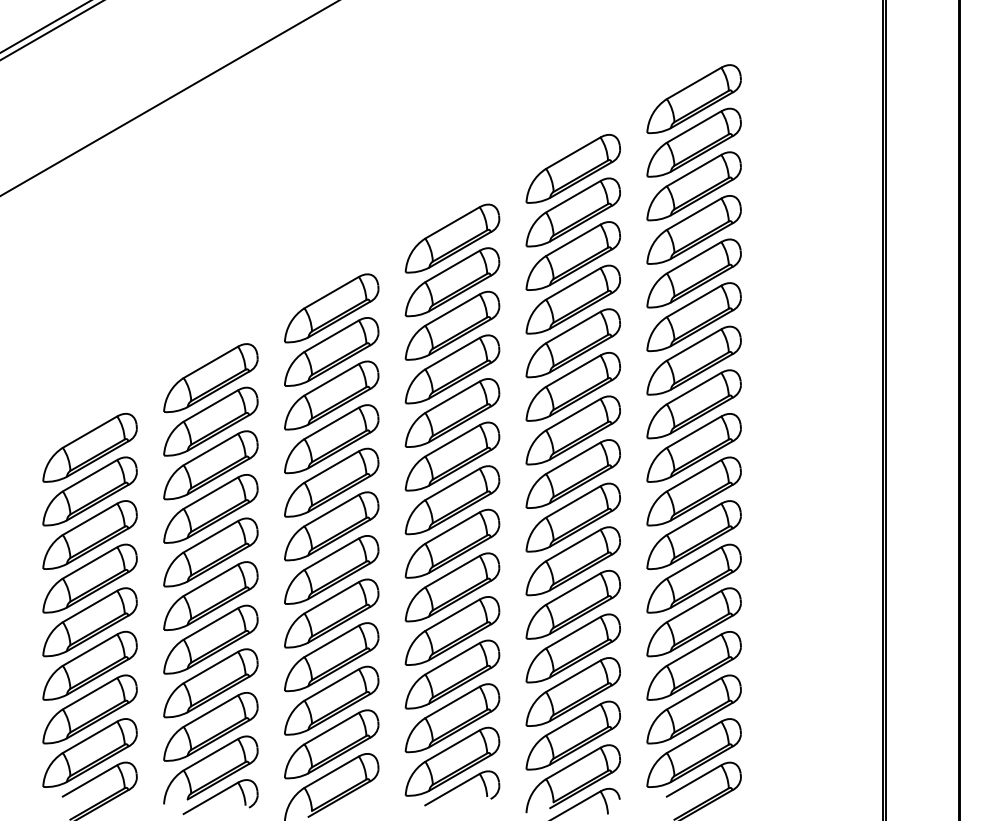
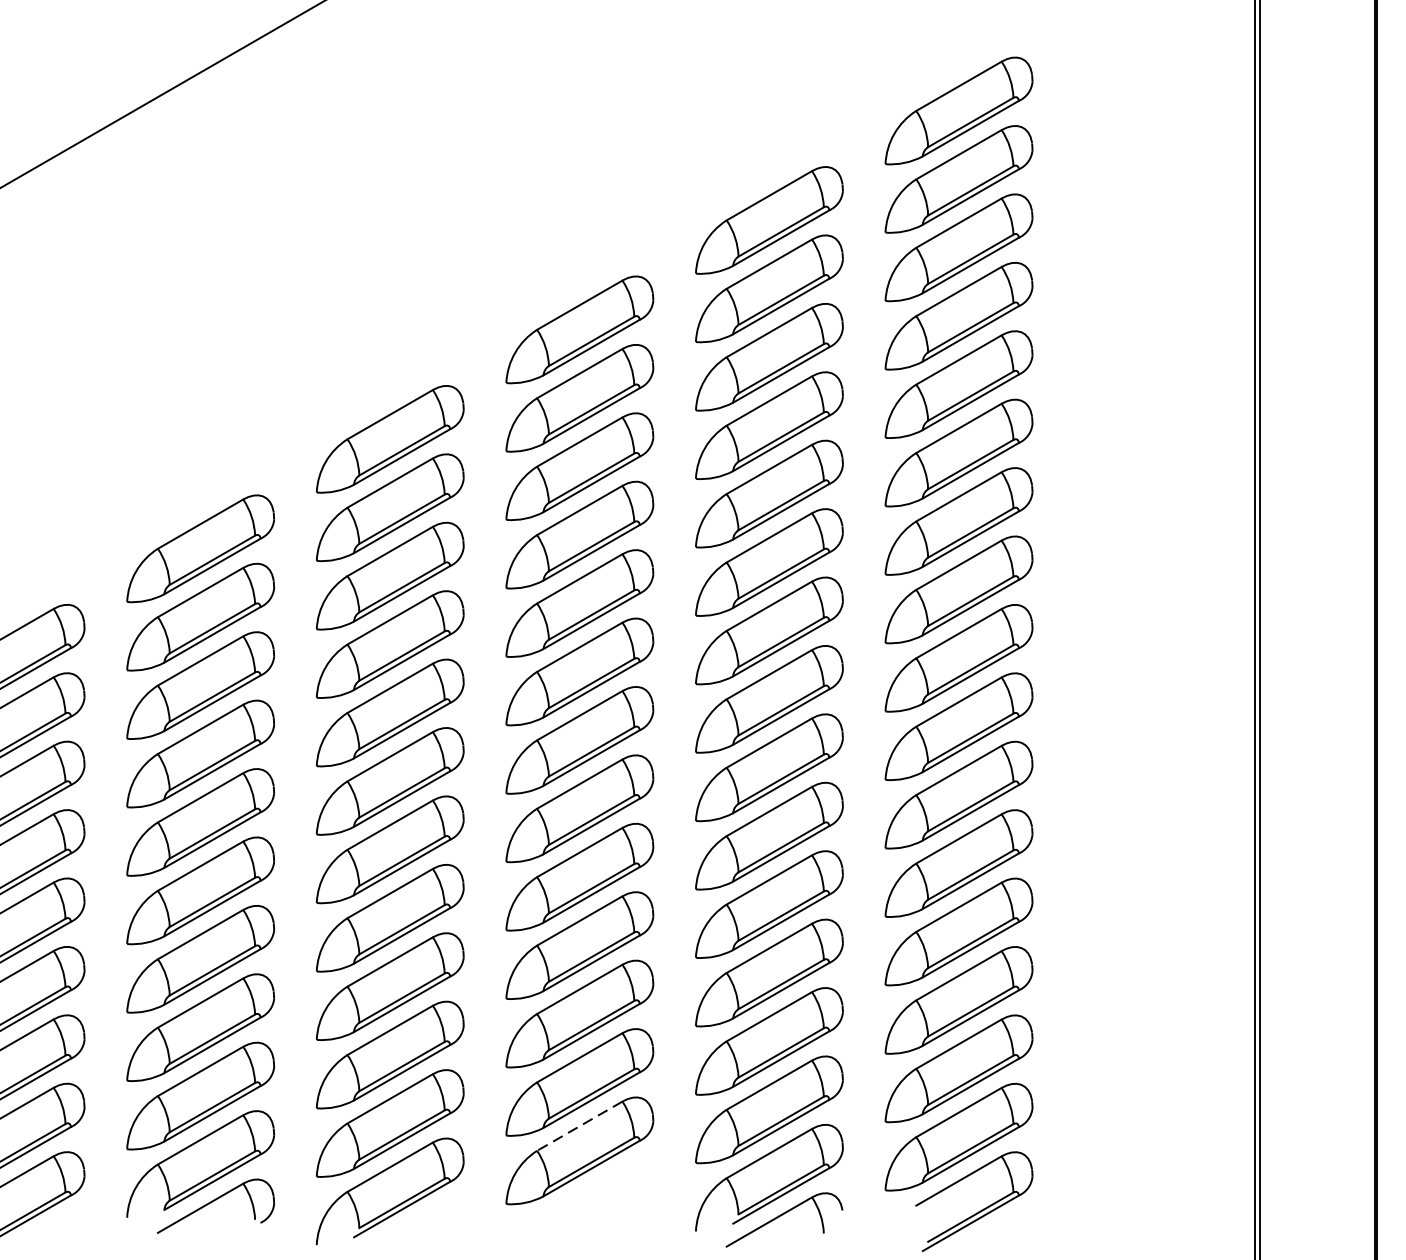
line: (452, 746) -> (579, 1126), solid -> dashed
part: (462, 788) -> (595, 1192), removed

